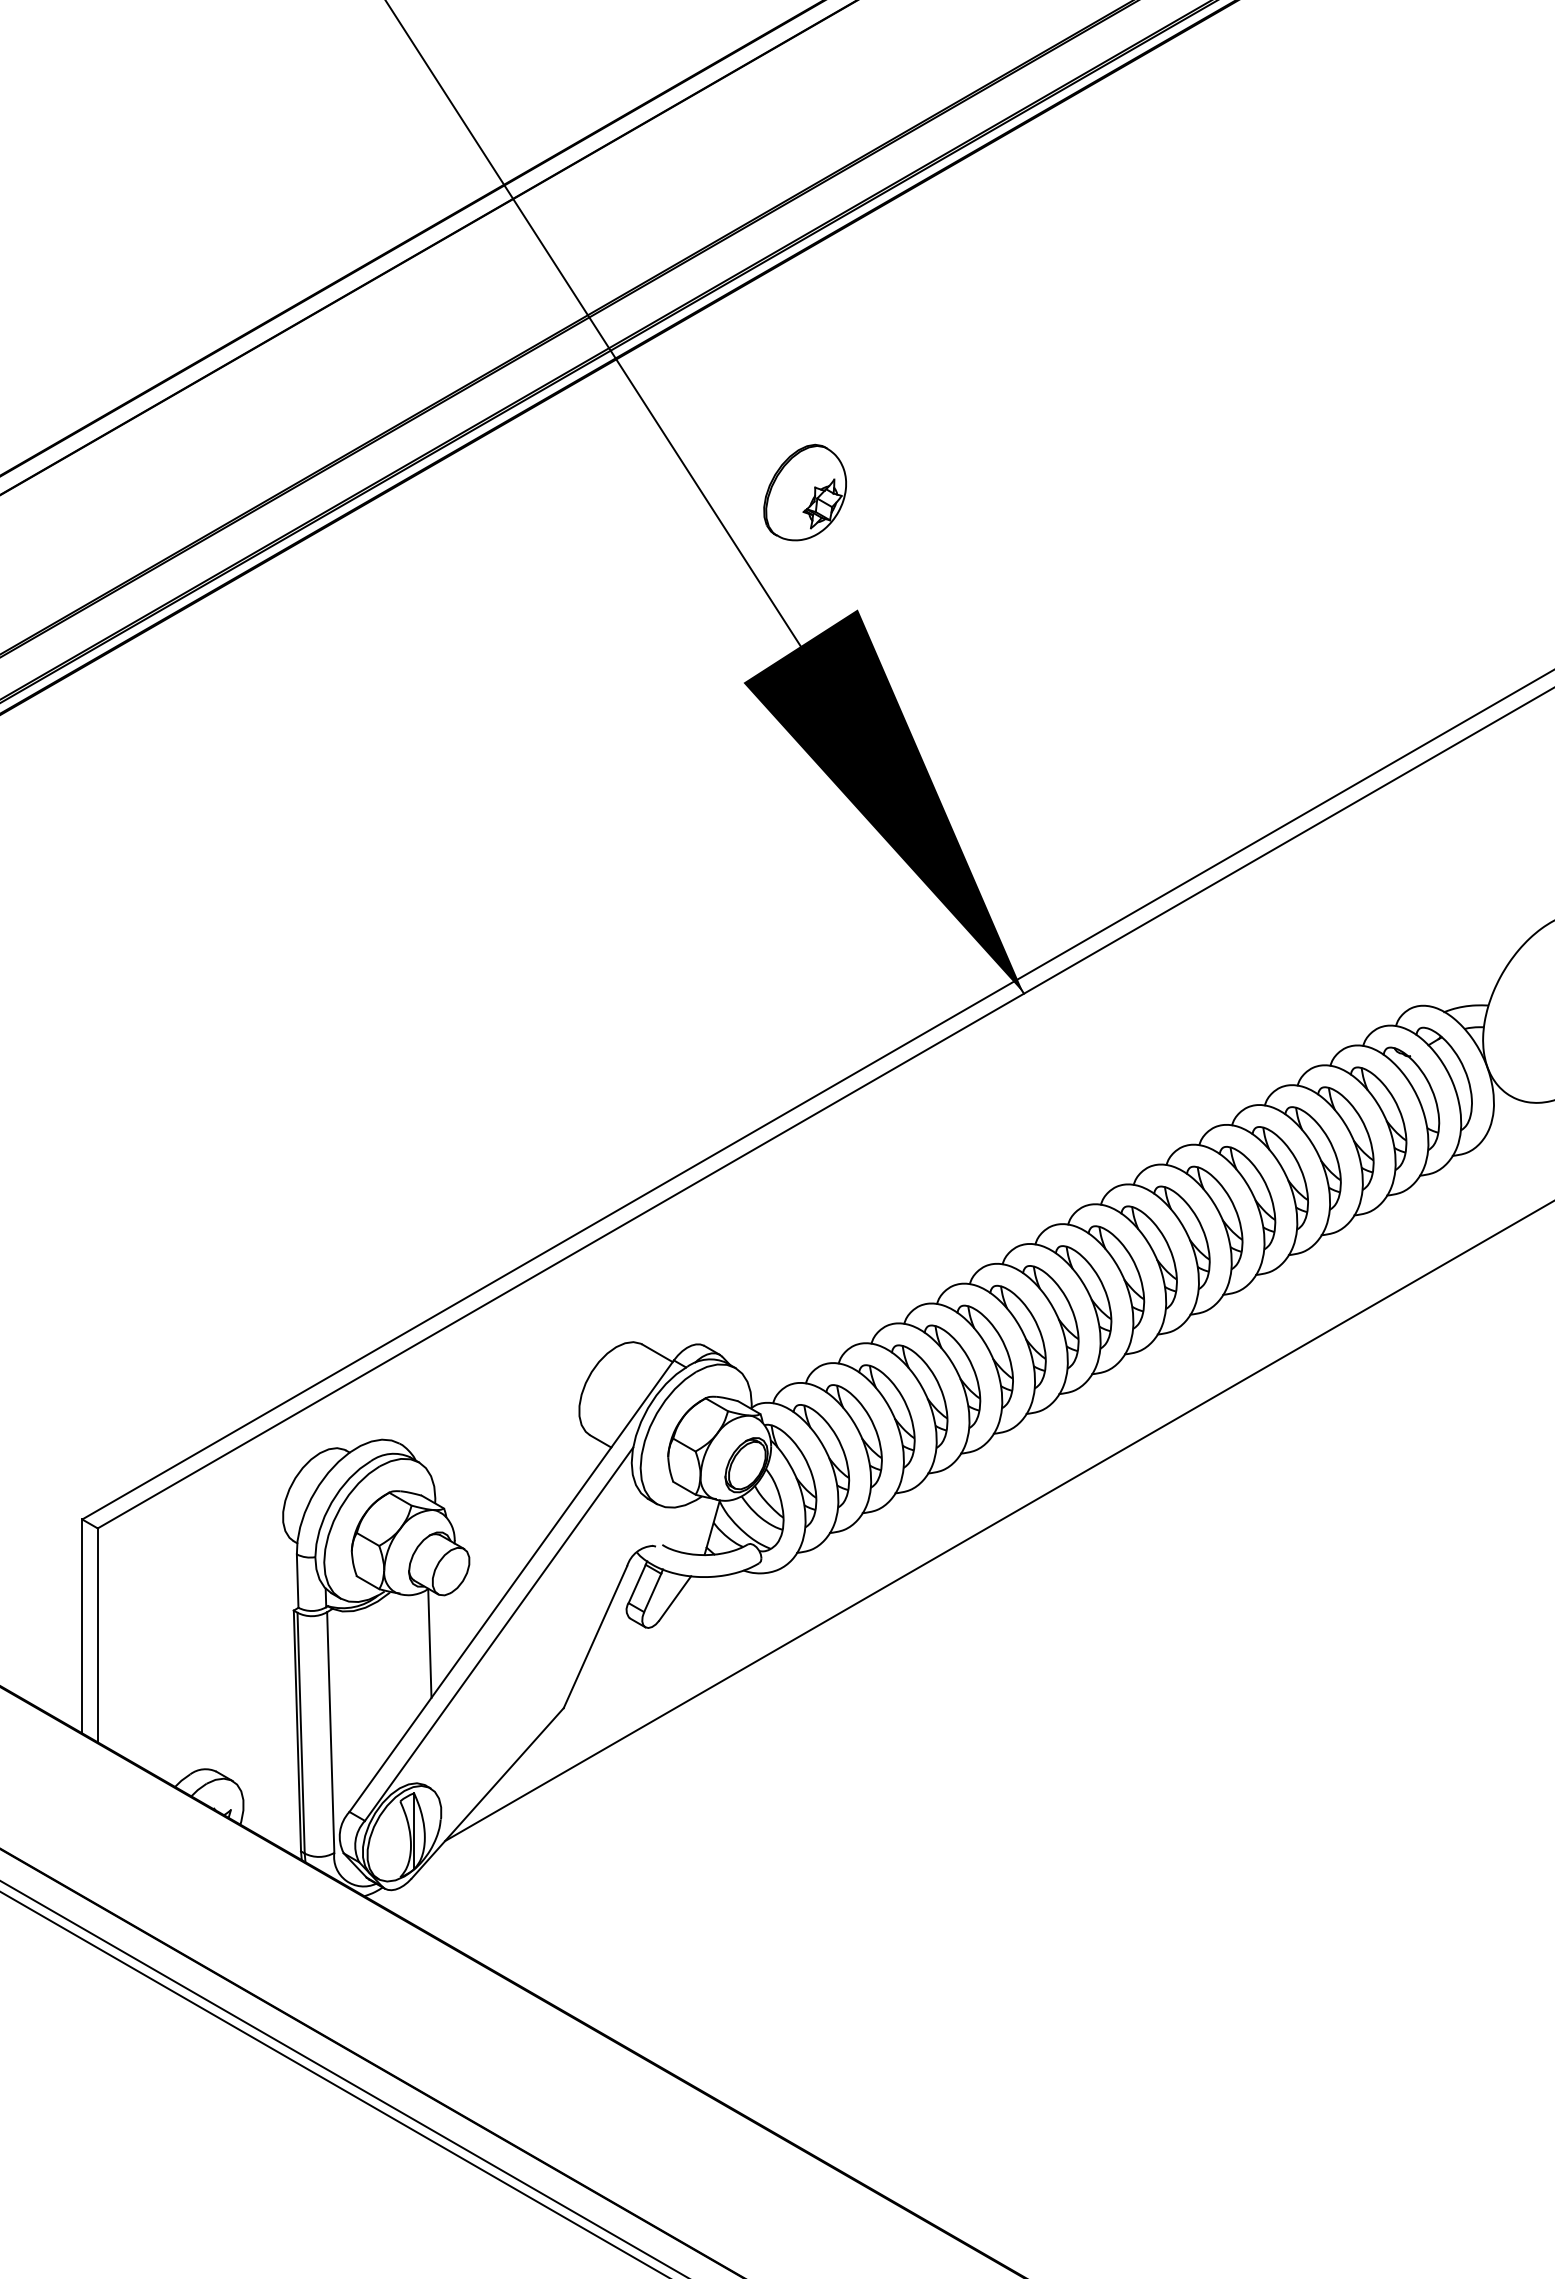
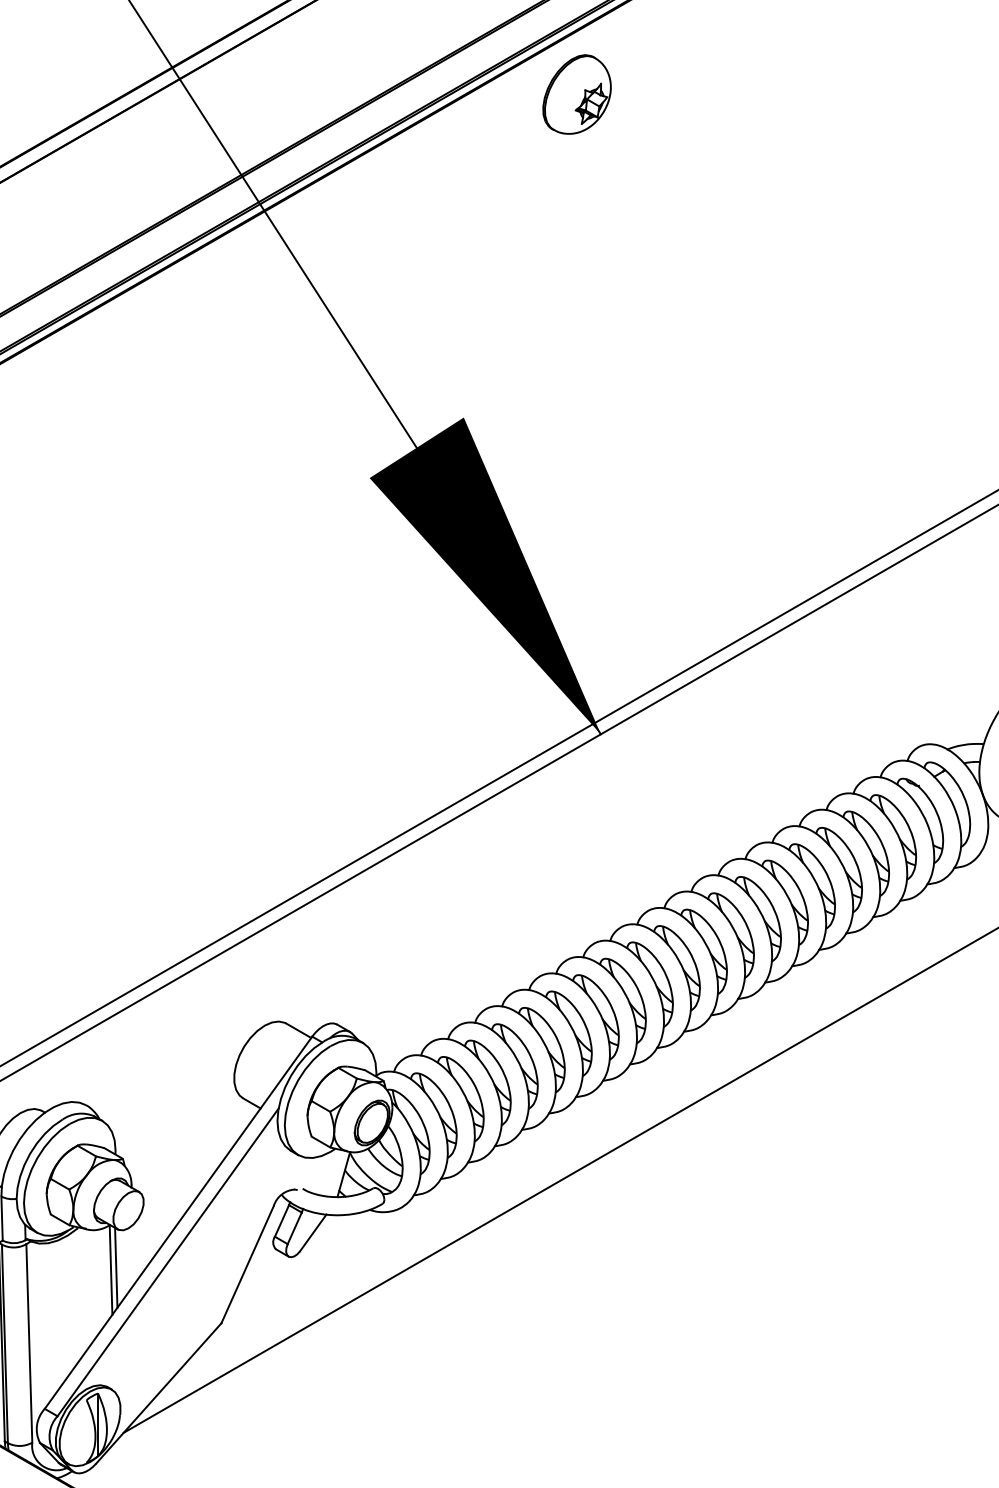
part: (804, 492) -> (576, 94), moved
line: (435, 1640) -> (115, 1267), added

